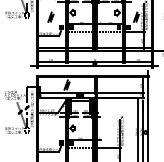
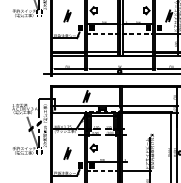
part: (50, 132) -> (66, 153), added

